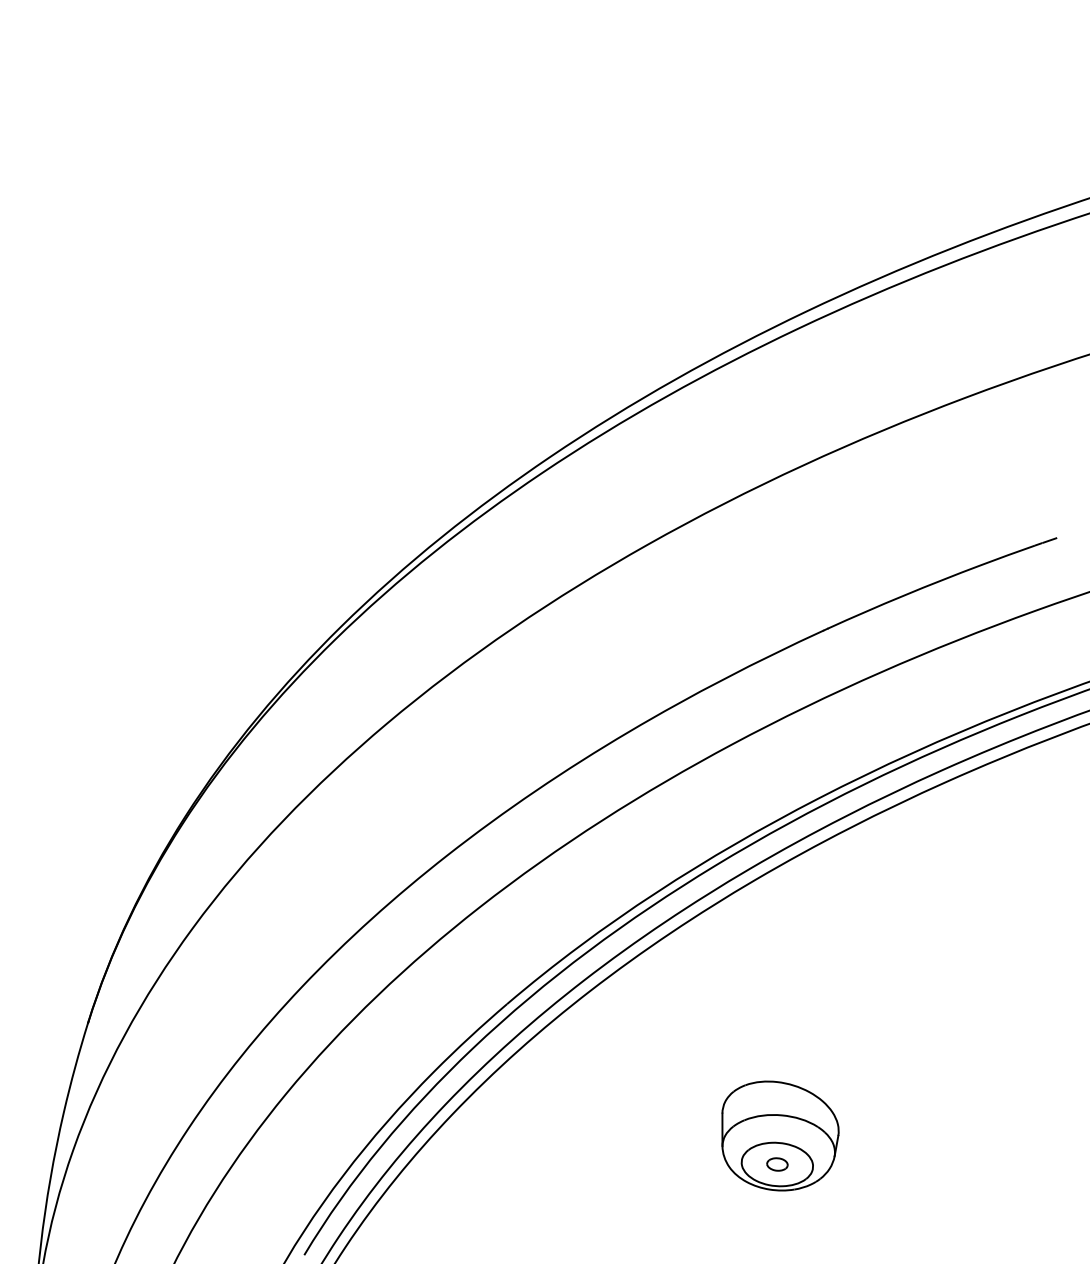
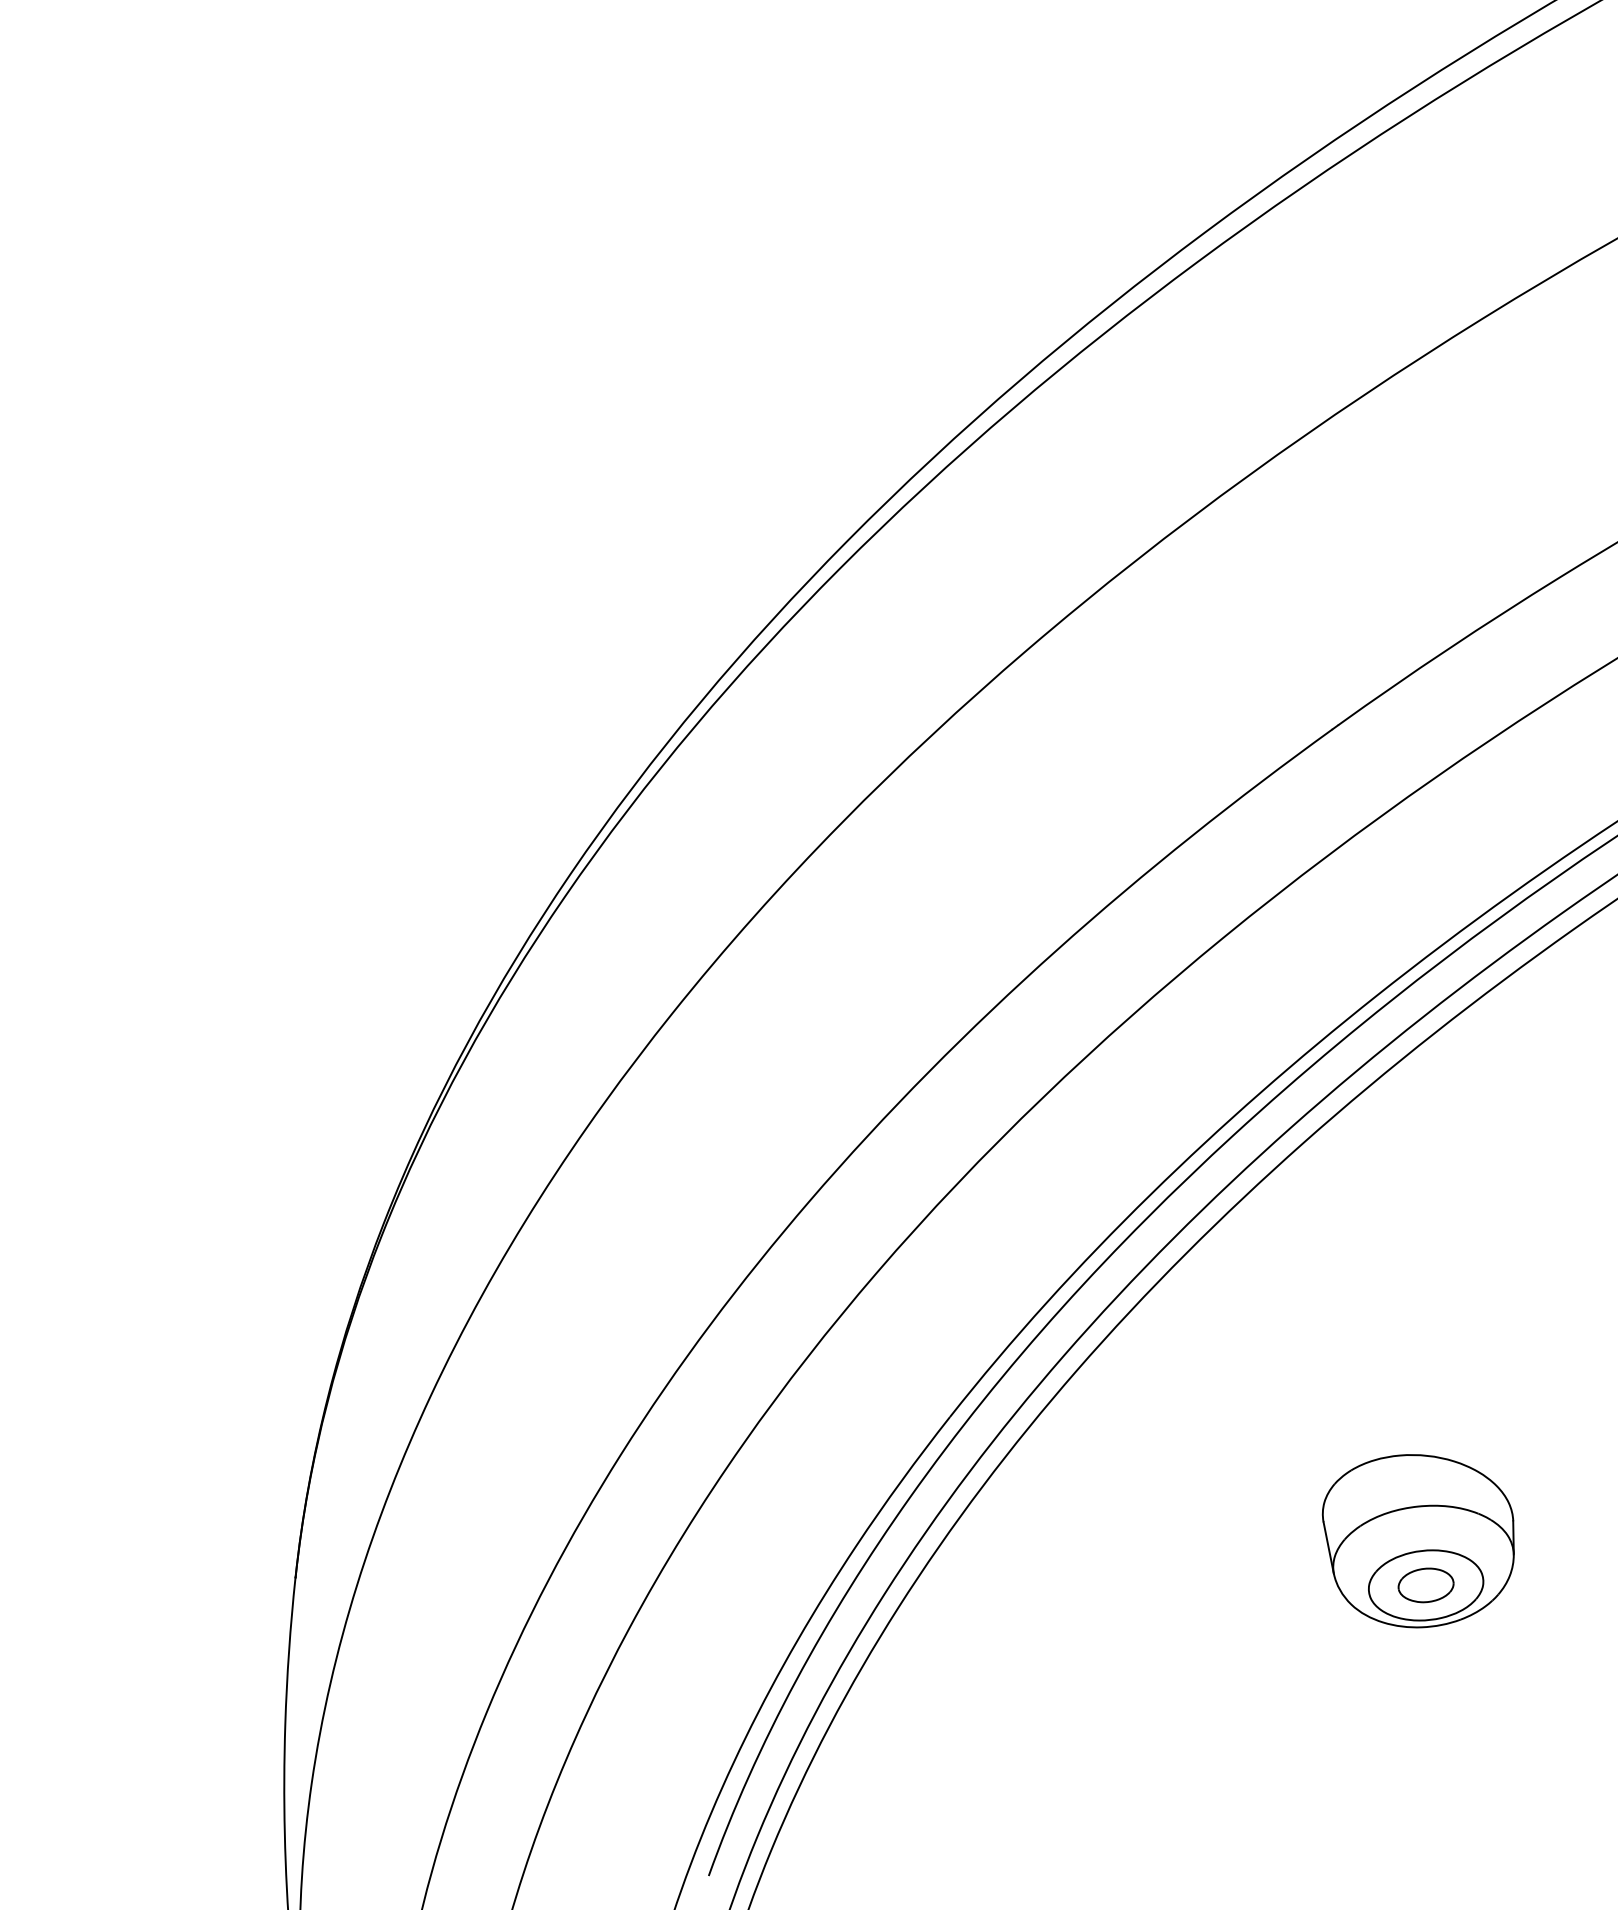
part: (777, 1164) -> (1426, 1585), size x1.67

